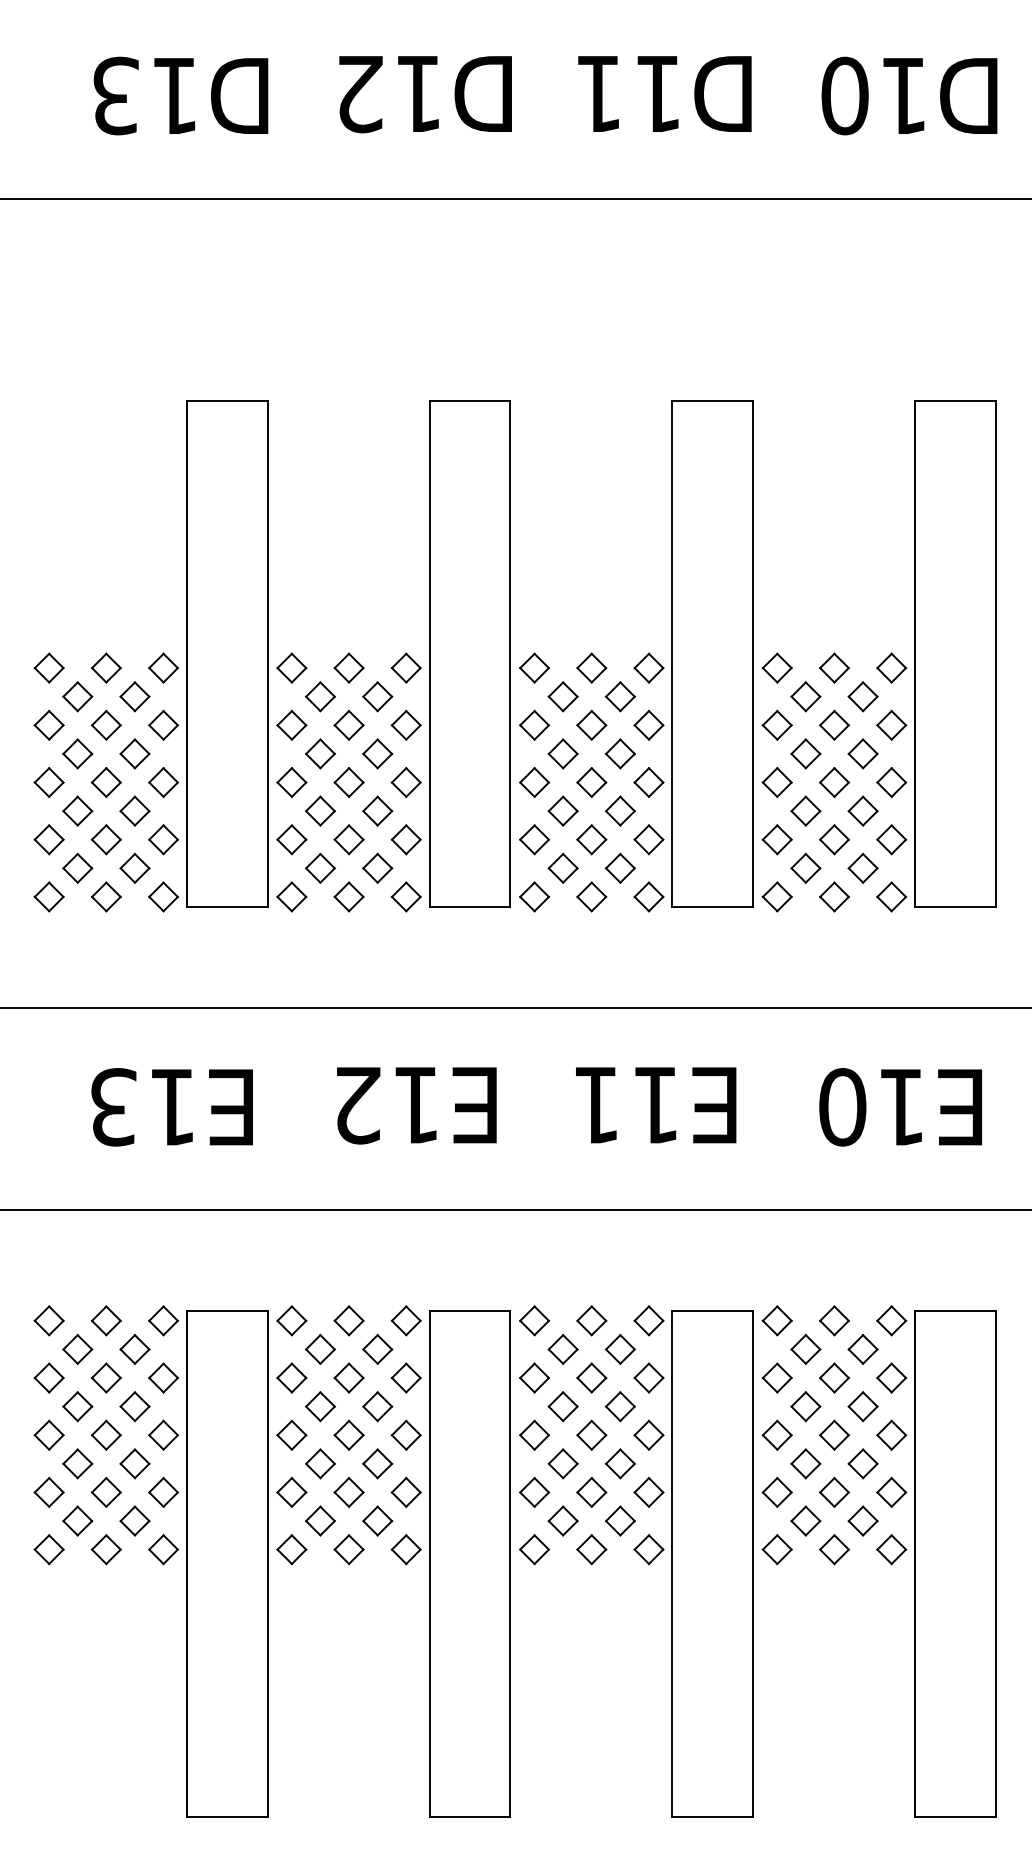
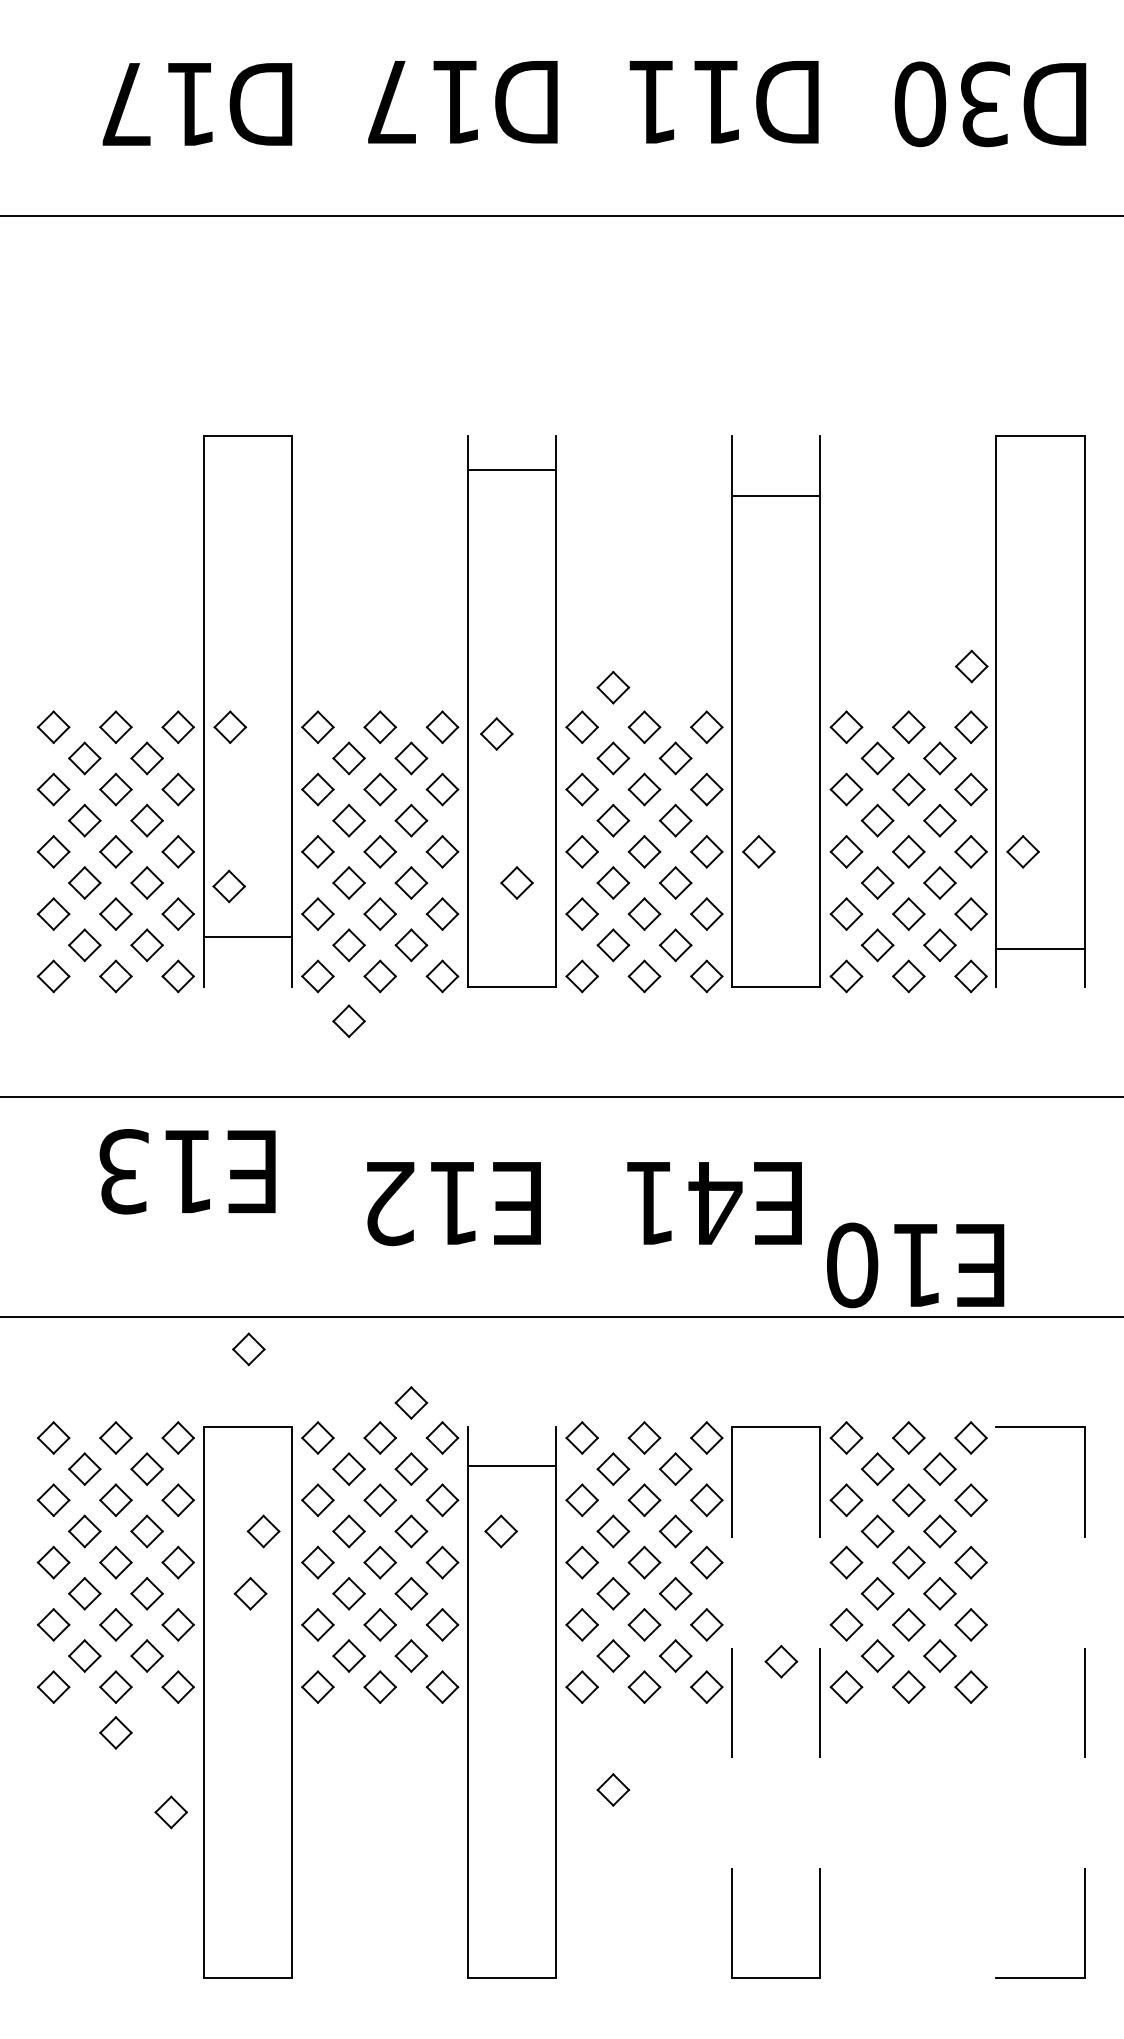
text: (360, 94) -> (392, 102), D12 -> D17
text: (115, 95) -> (125, 103), D13 -> D17
text: (904, 95) -> (985, 103), D10 -> D30
line: (469, 401) -> (511, 470), moved
line: (712, 401) -> (775, 496), moved
part: (891, 611) -> (970, 665), added
part: (562, 631) -> (612, 687), added
part: (211, 667) -> (230, 726), added
part: (455, 674) -> (496, 734), added
part: (696, 782) -> (758, 851), added
part: (939, 782) -> (1023, 851), added
part: (474, 810) -> (516, 882), added
part: (209, 813) -> (228, 885), added
line: (226, 906) -> (246, 936), moved
line: (954, 906) -> (1039, 948), moved
part: (320, 937) -> (349, 1020), added
text: (656, 1105) -> (714, 1203), E11 -> E41
text: (171, 1107) -> (186, 1171), moved
text: (900, 1107) -> (915, 1265), moved
part: (228, 1239) -> (248, 1349), added
part: (377, 1288) -> (411, 1402), added
line: (469, 1311) -> (511, 1465), moved
part: (241, 1406) -> (263, 1531), added
part: (459, 1406) -> (500, 1531), added
part: (229, 1463) -> (250, 1593), added
part: (717, 1525) -> (781, 1660), added
line: (672, 1563) -> (732, 1702), solid -> dashed
line: (753, 1563) -> (820, 1702), solid -> dashed
line: (914, 1563) -> (995, 1702), removed
line: (995, 1563) -> (1084, 1702), solid -> dashed
part: (105, 1591) -> (115, 1732), added
part: (562, 1643) -> (612, 1789), added
part: (156, 1664) -> (170, 1812), added

